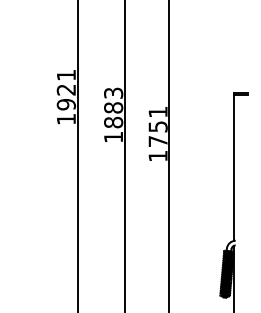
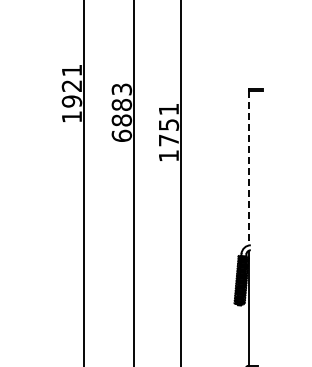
text: (113, 136) -> (121, 135), 1883 -> 6883
line: (233, 168) -> (248, 168), solid -> dashed

